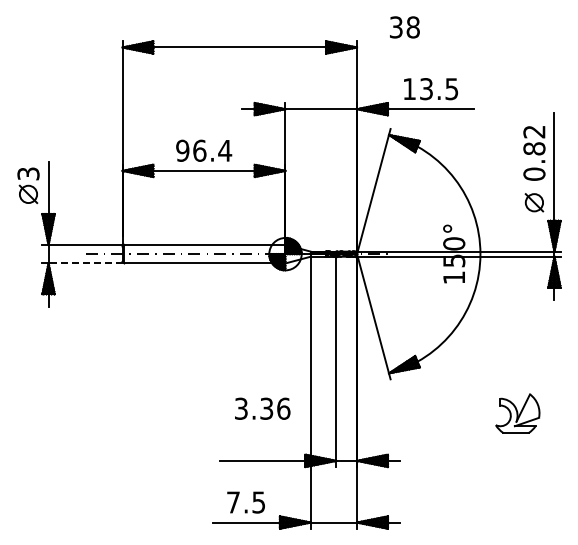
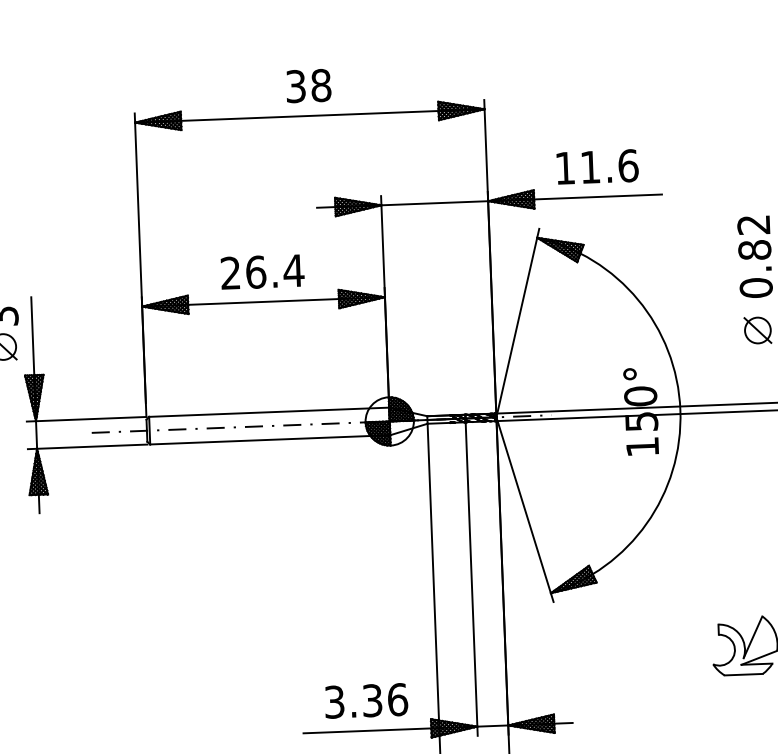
text: (404, 27) -> (308, 86), moved
text: (439, 89) -> (609, 167), 13.5 -> 11.6
text: (182, 150) -> (230, 272), 96.4 -> 26.4
line: (85, 263) -> (92, 446), dashed -> solid
text: (262, 408) -> (366, 700), moved

